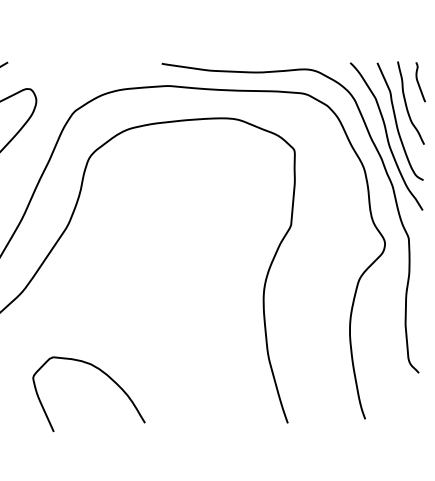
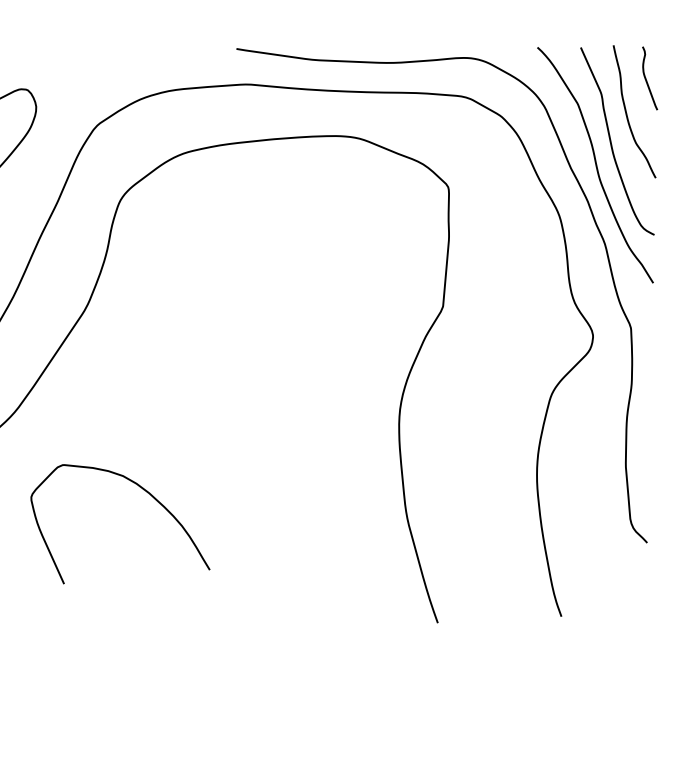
curve: (104, 374) -> (145, 492), moved

